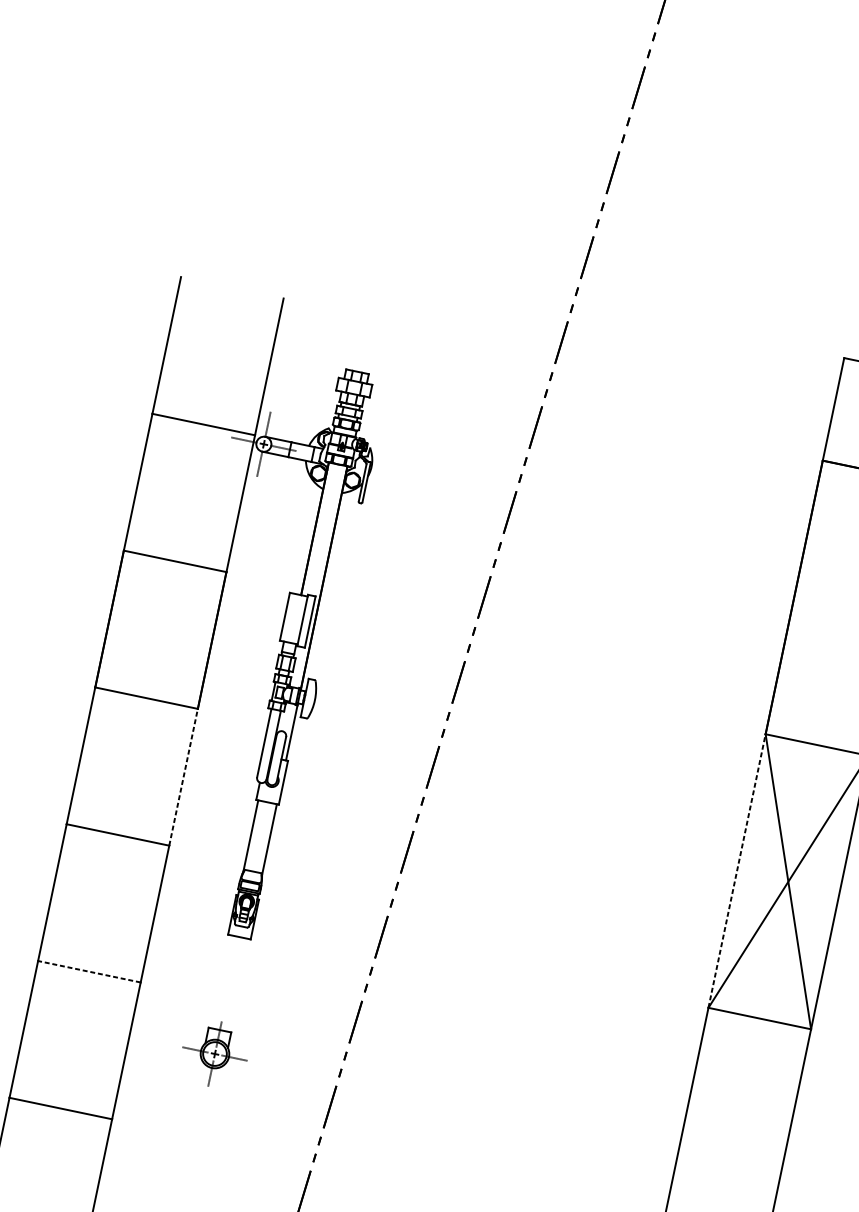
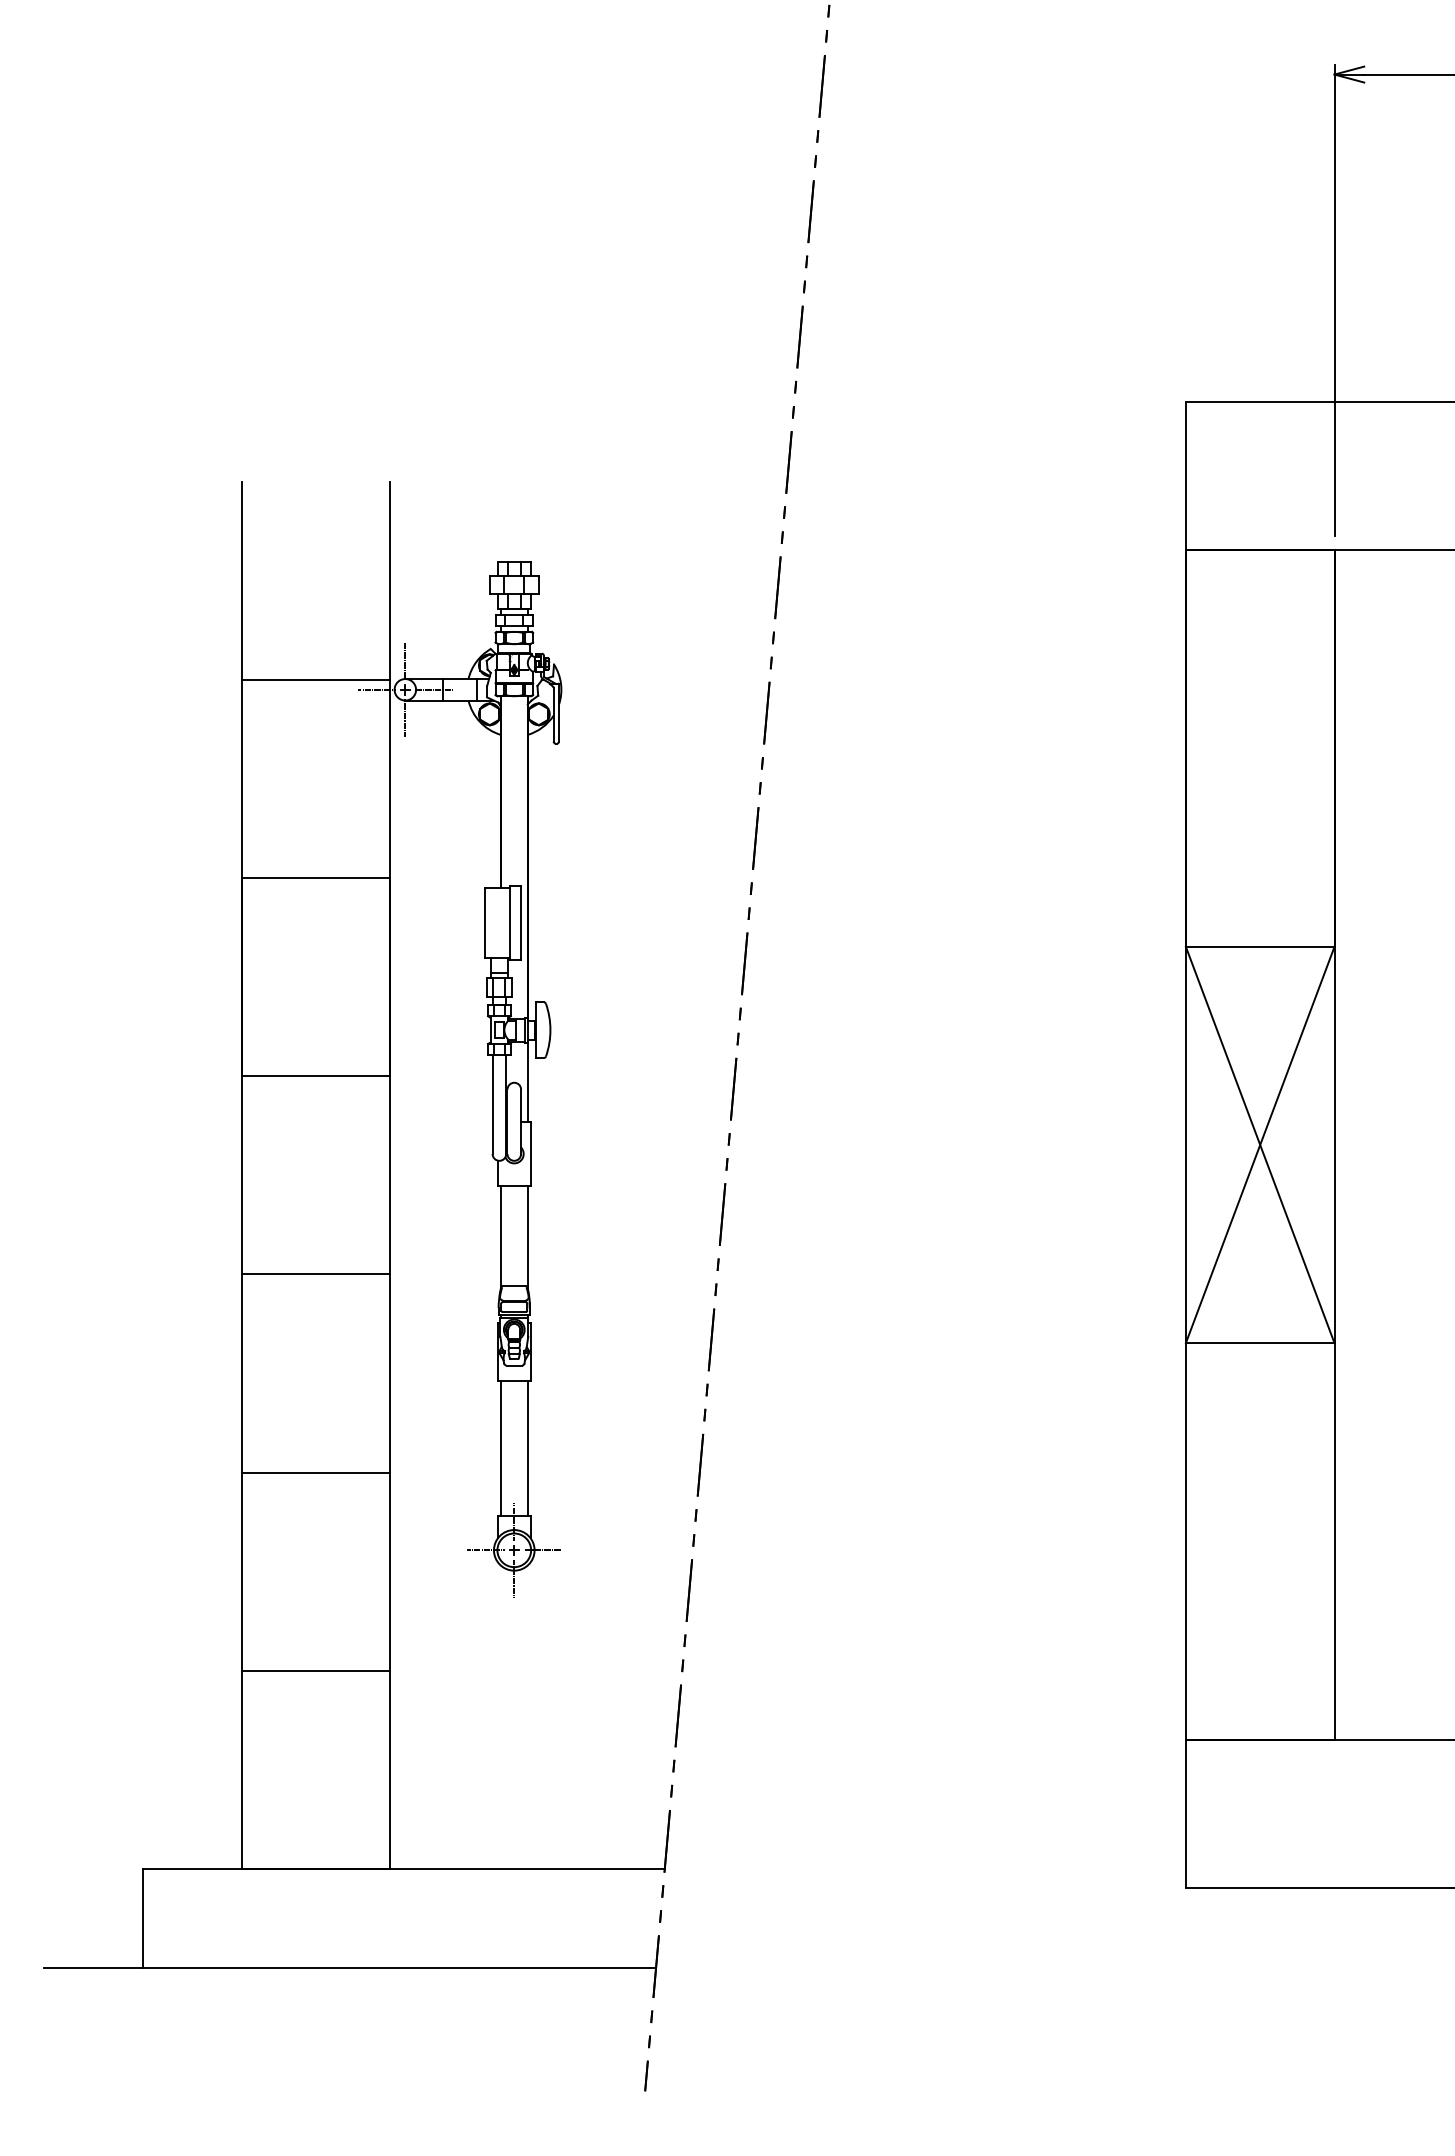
line: (183, 776) -> (390, 1174), dashed -> solid
line: (736, 870) -> (1185, 1144), dashed -> solid
line: (89, 971) -> (315, 1472), dashed -> solid
line: (220, 981) -> (500, 1447), added
line: (238, 984) -> (527, 1447), added

